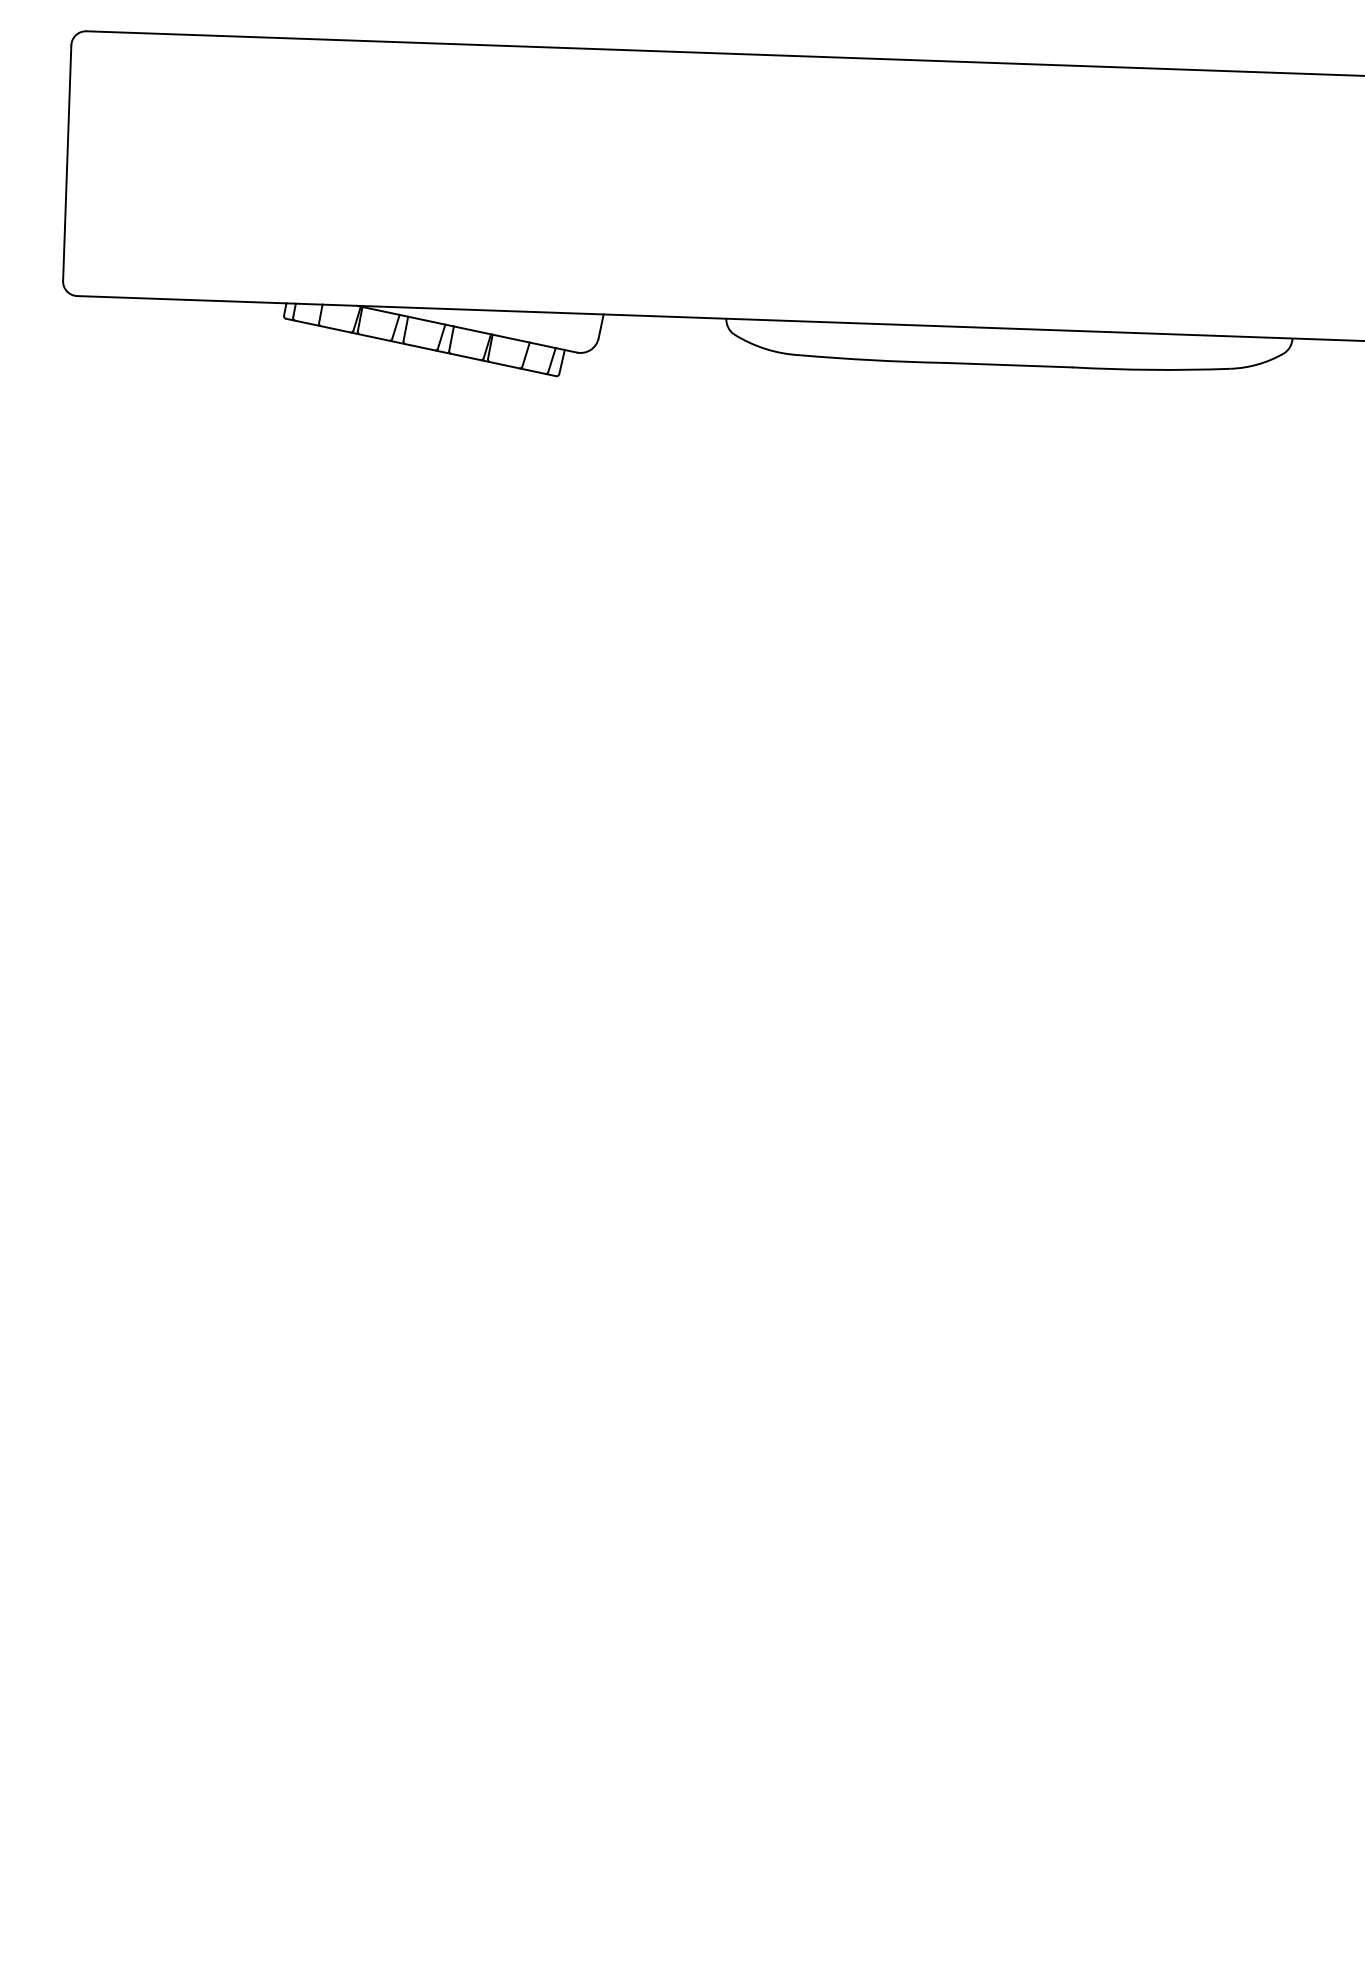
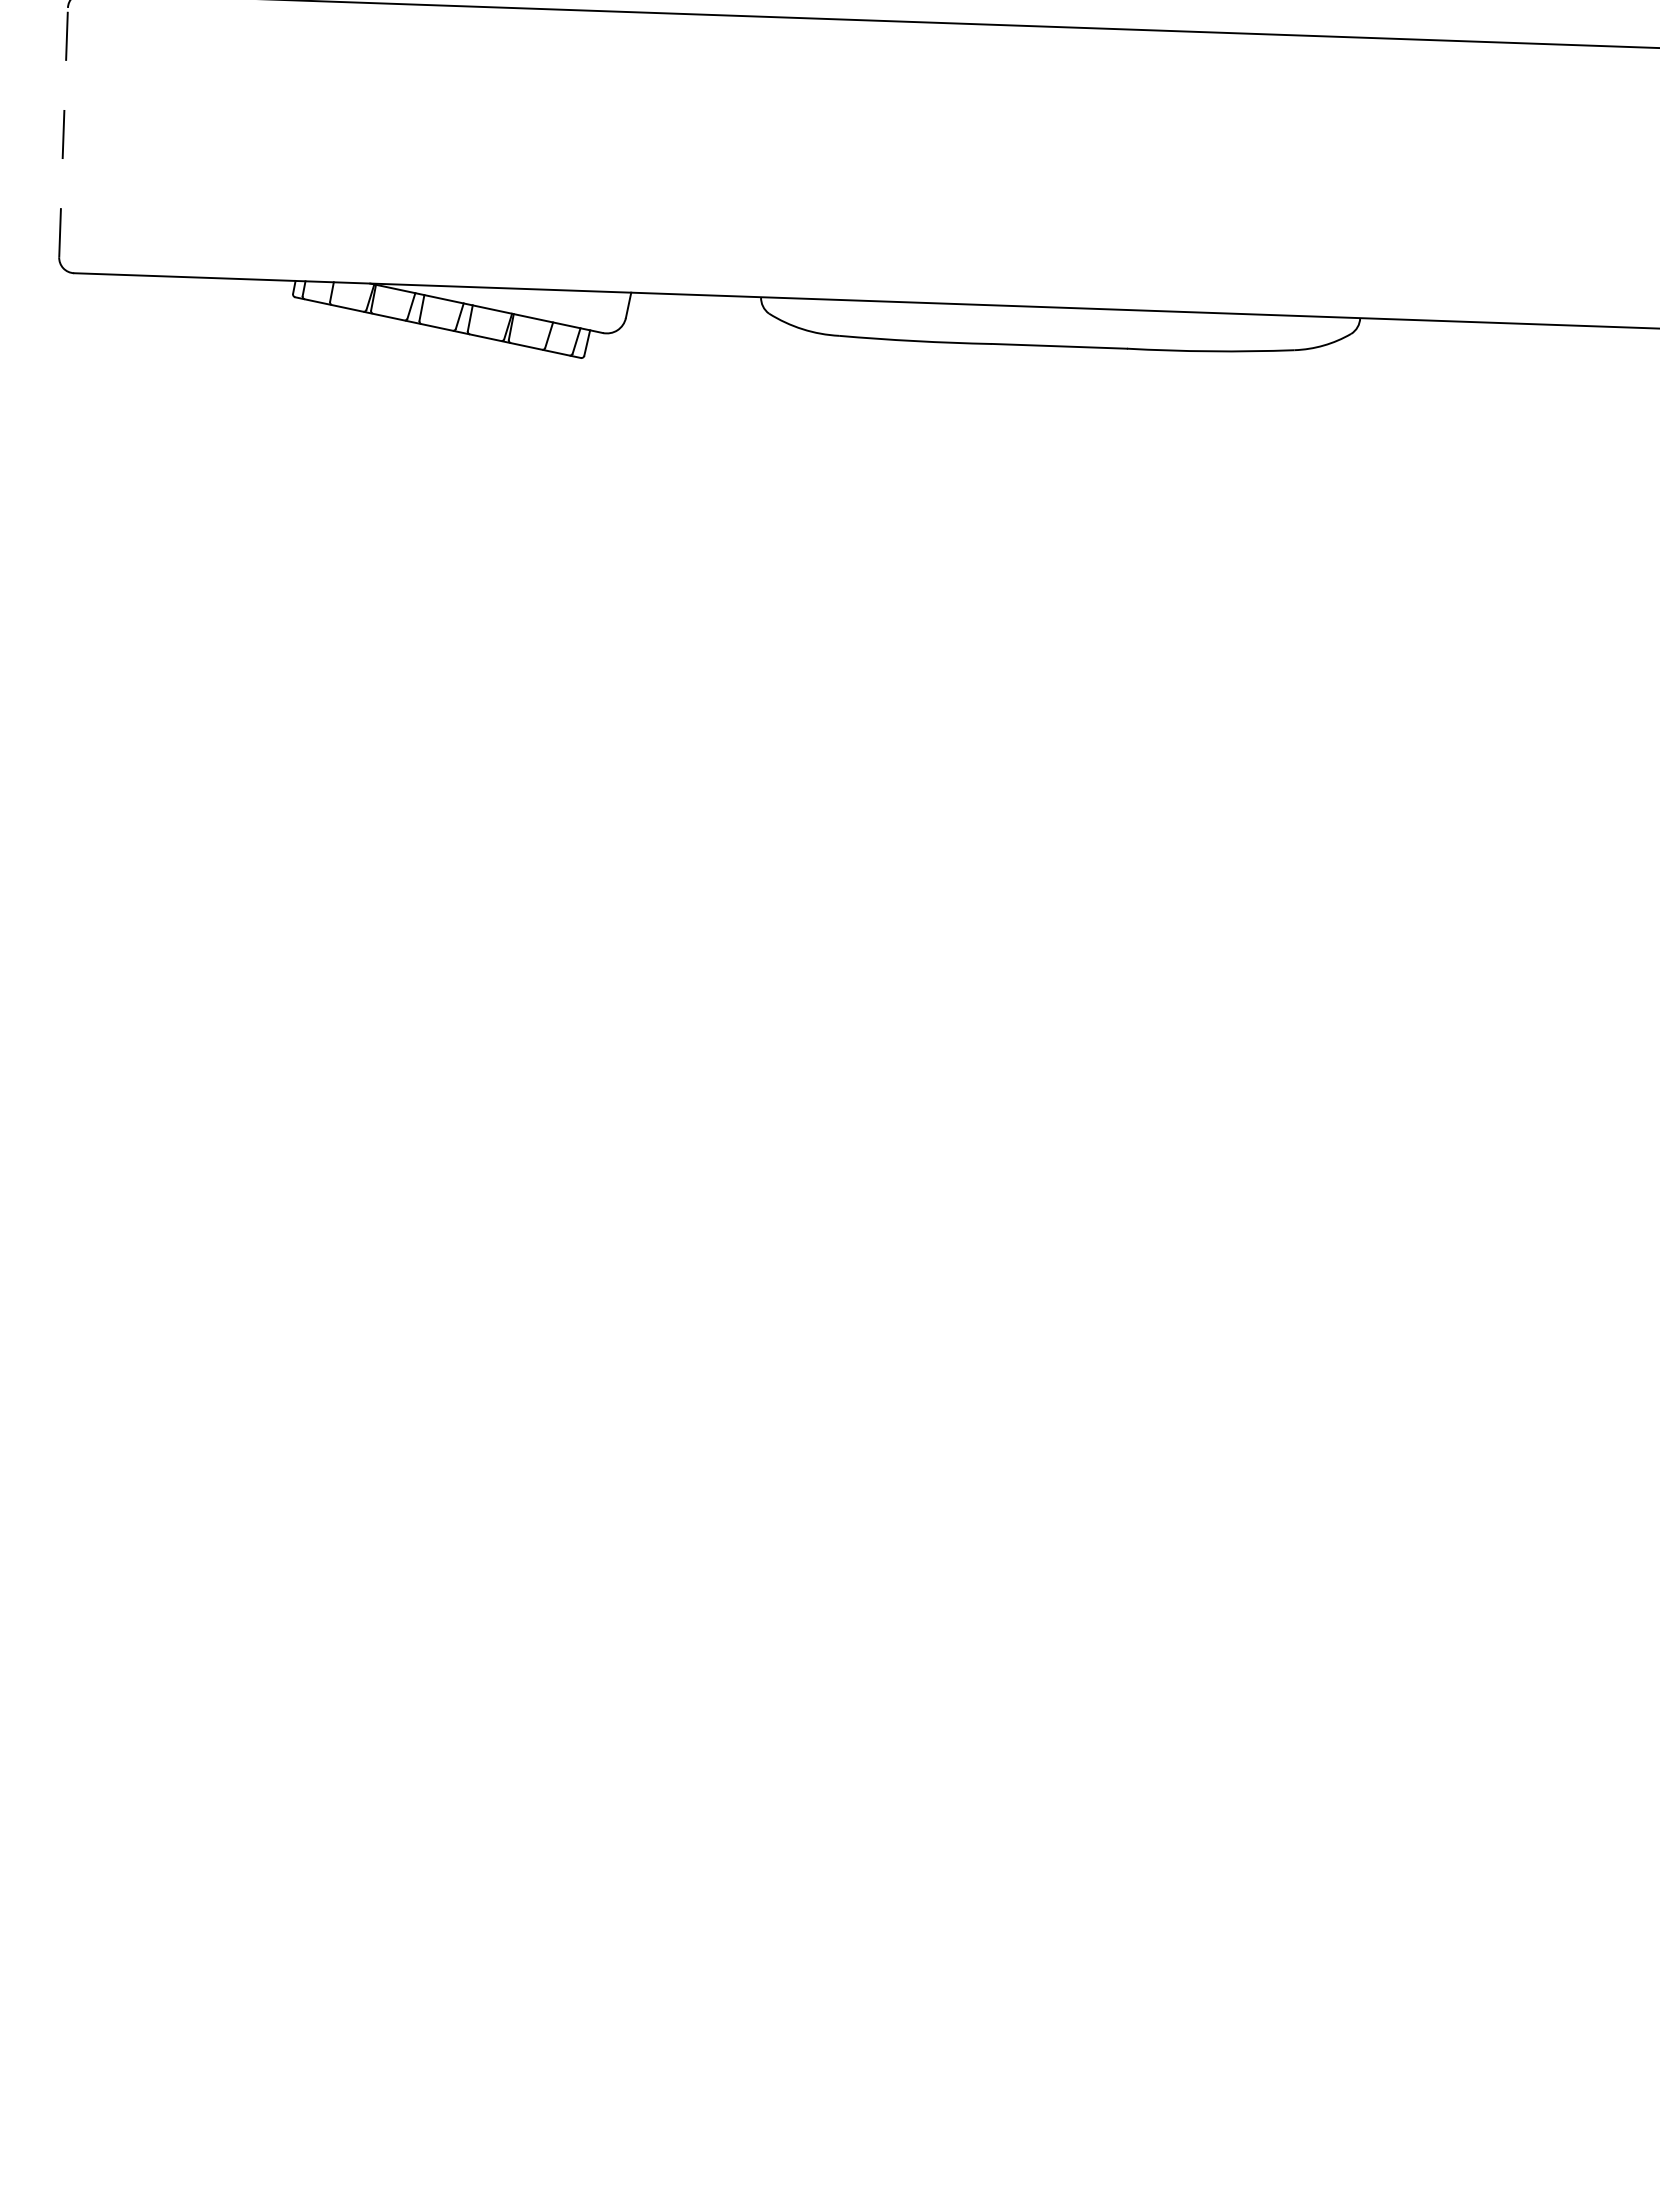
line: (67, 163) -> (63, 132), solid -> dashed

